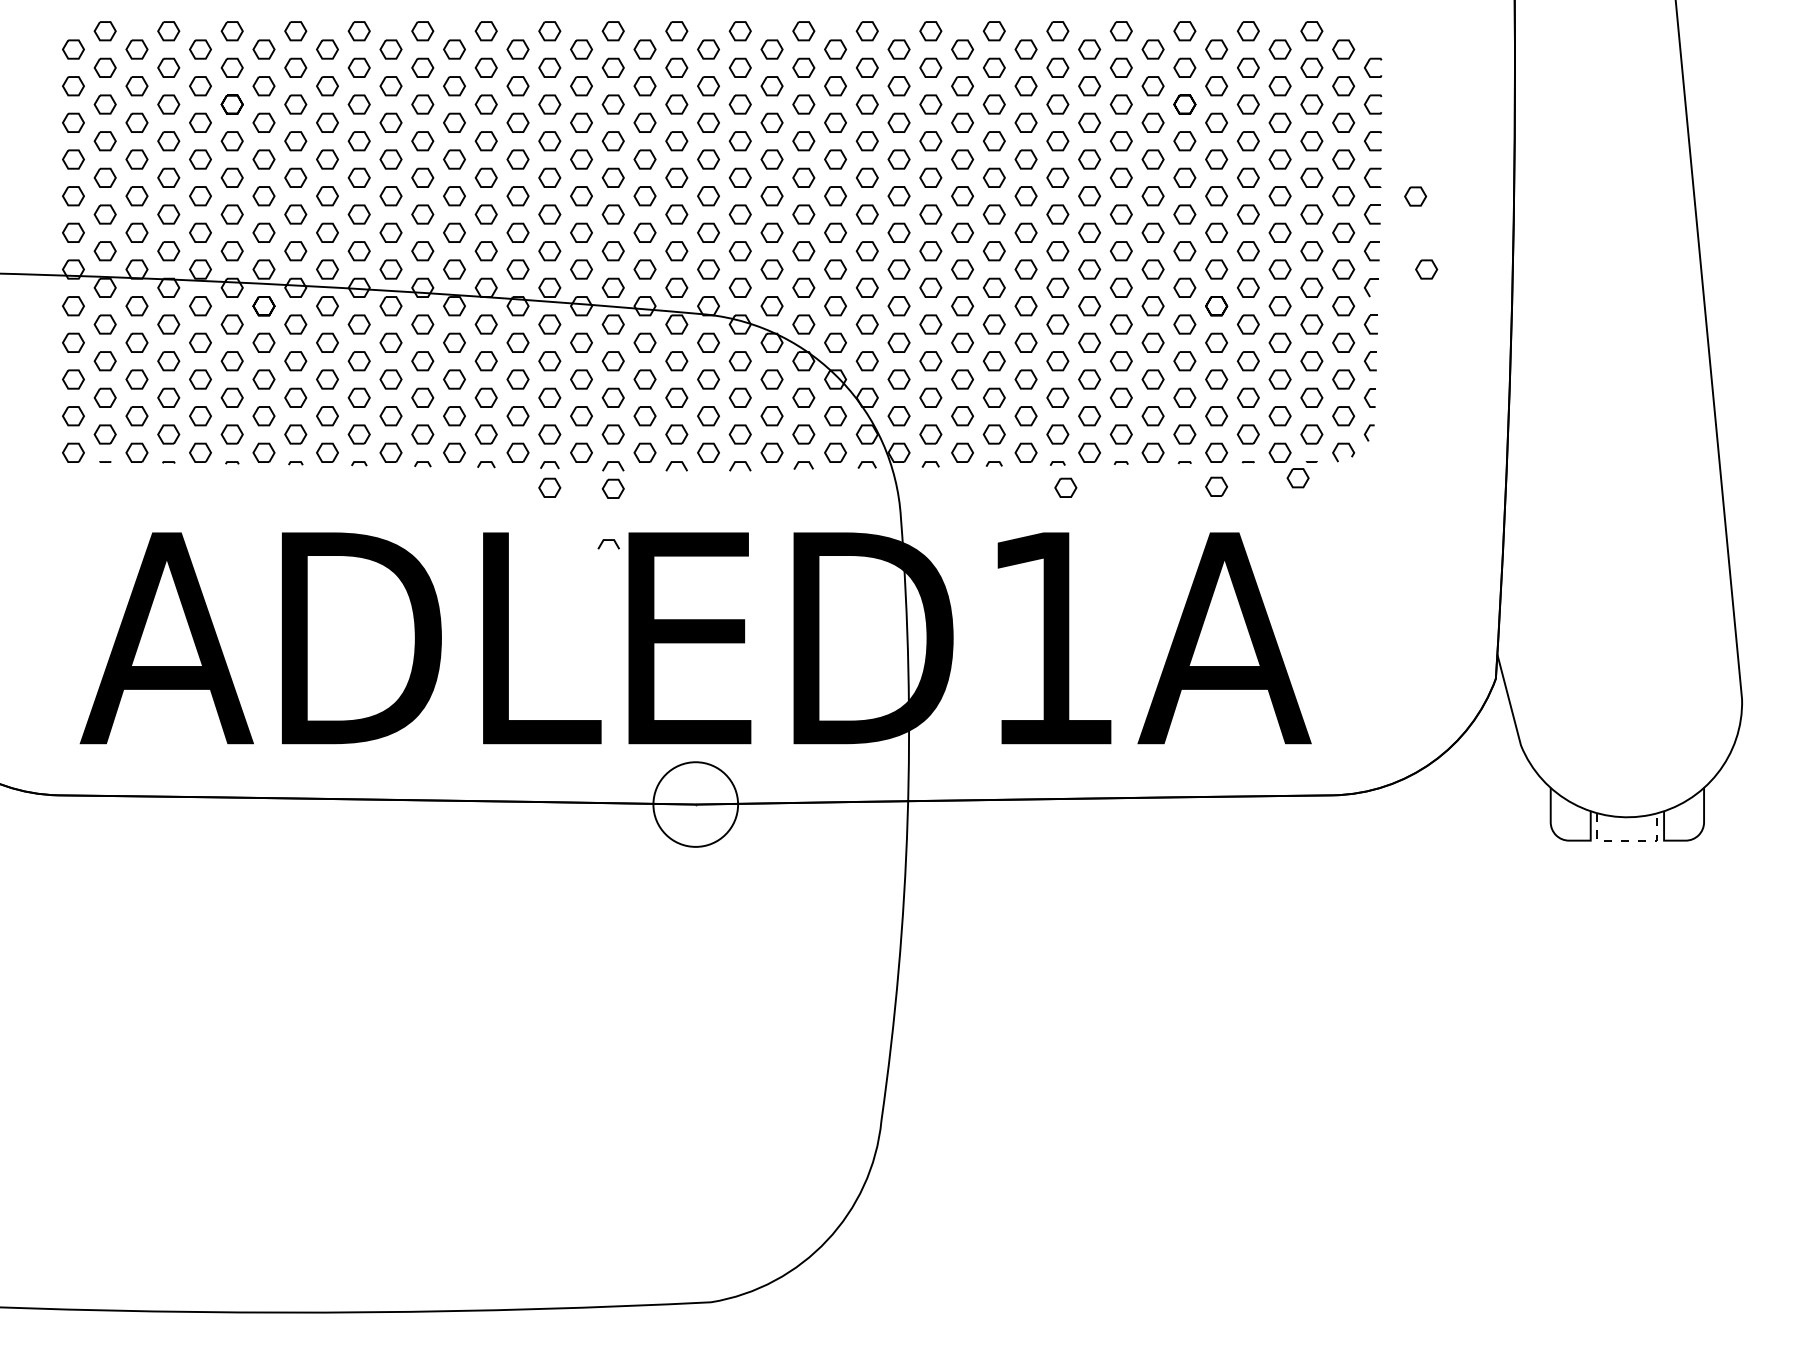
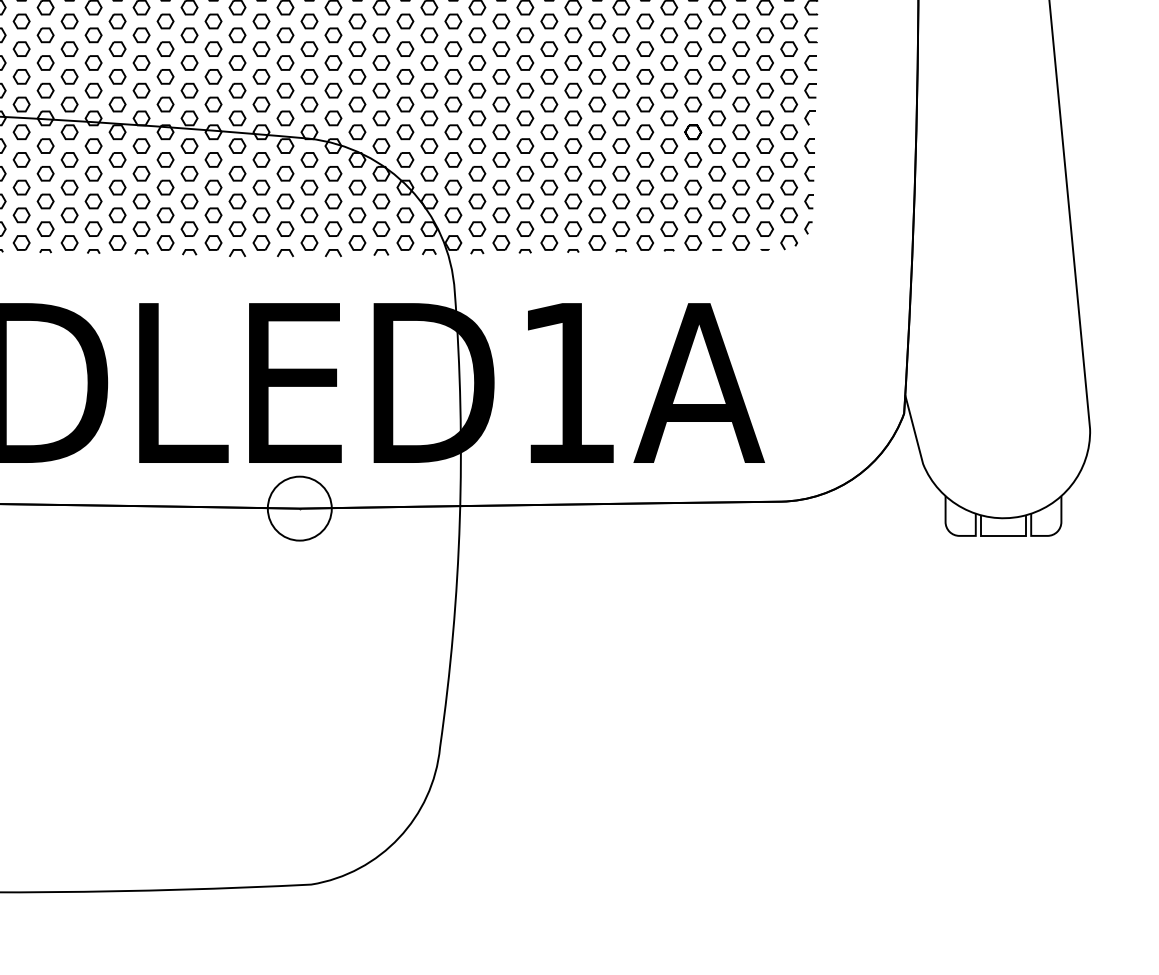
part: (1415, 196) -> (843, 49), removed
part: (1426, 269) -> (851, 104), removed
part: (1297, 478) -> (754, 262), removed
part: (1216, 486) -> (693, 268), removed
part: (549, 487) -> (189, 269), removed
part: (1065, 487) -> (579, 269), removed
part: (612, 488) -> (236, 269), removed
line: (608, 540) -> (233, 309), removed
line: (1627, 840) -> (1003, 535), dashed -> solid

